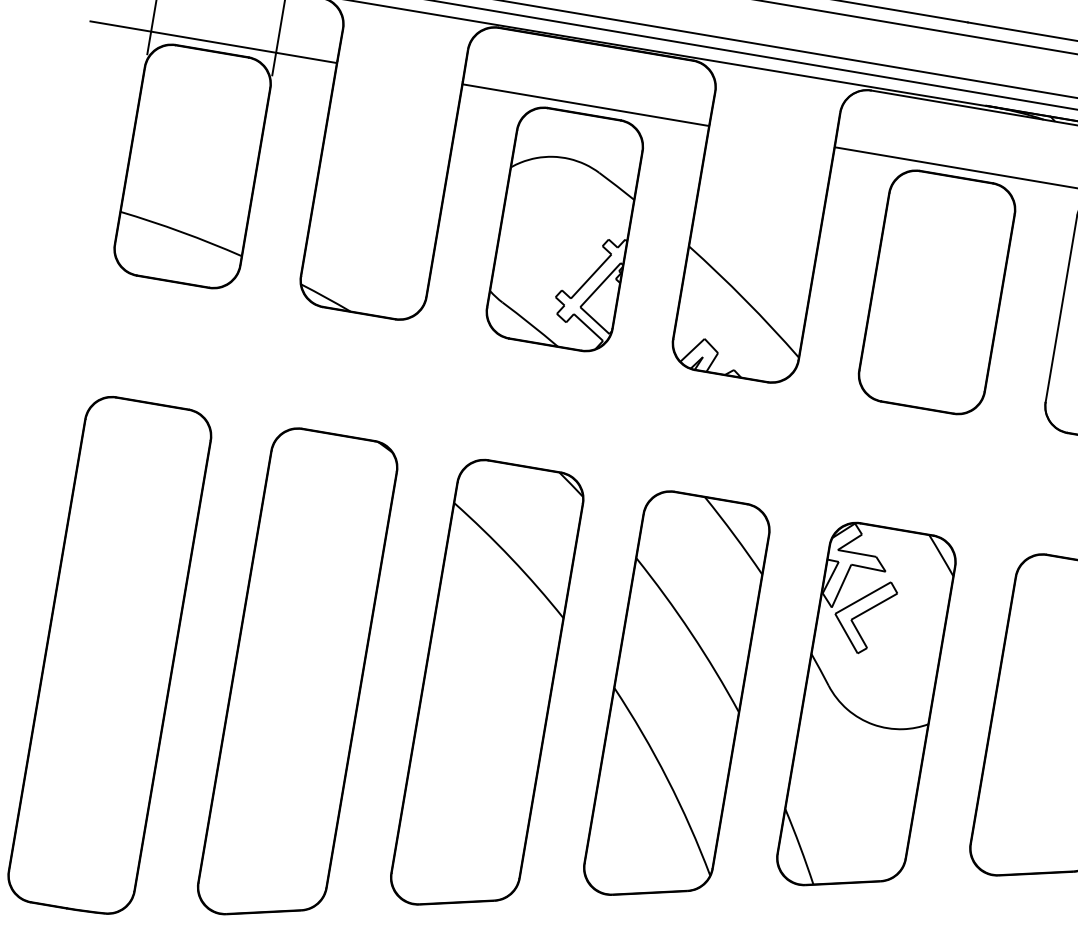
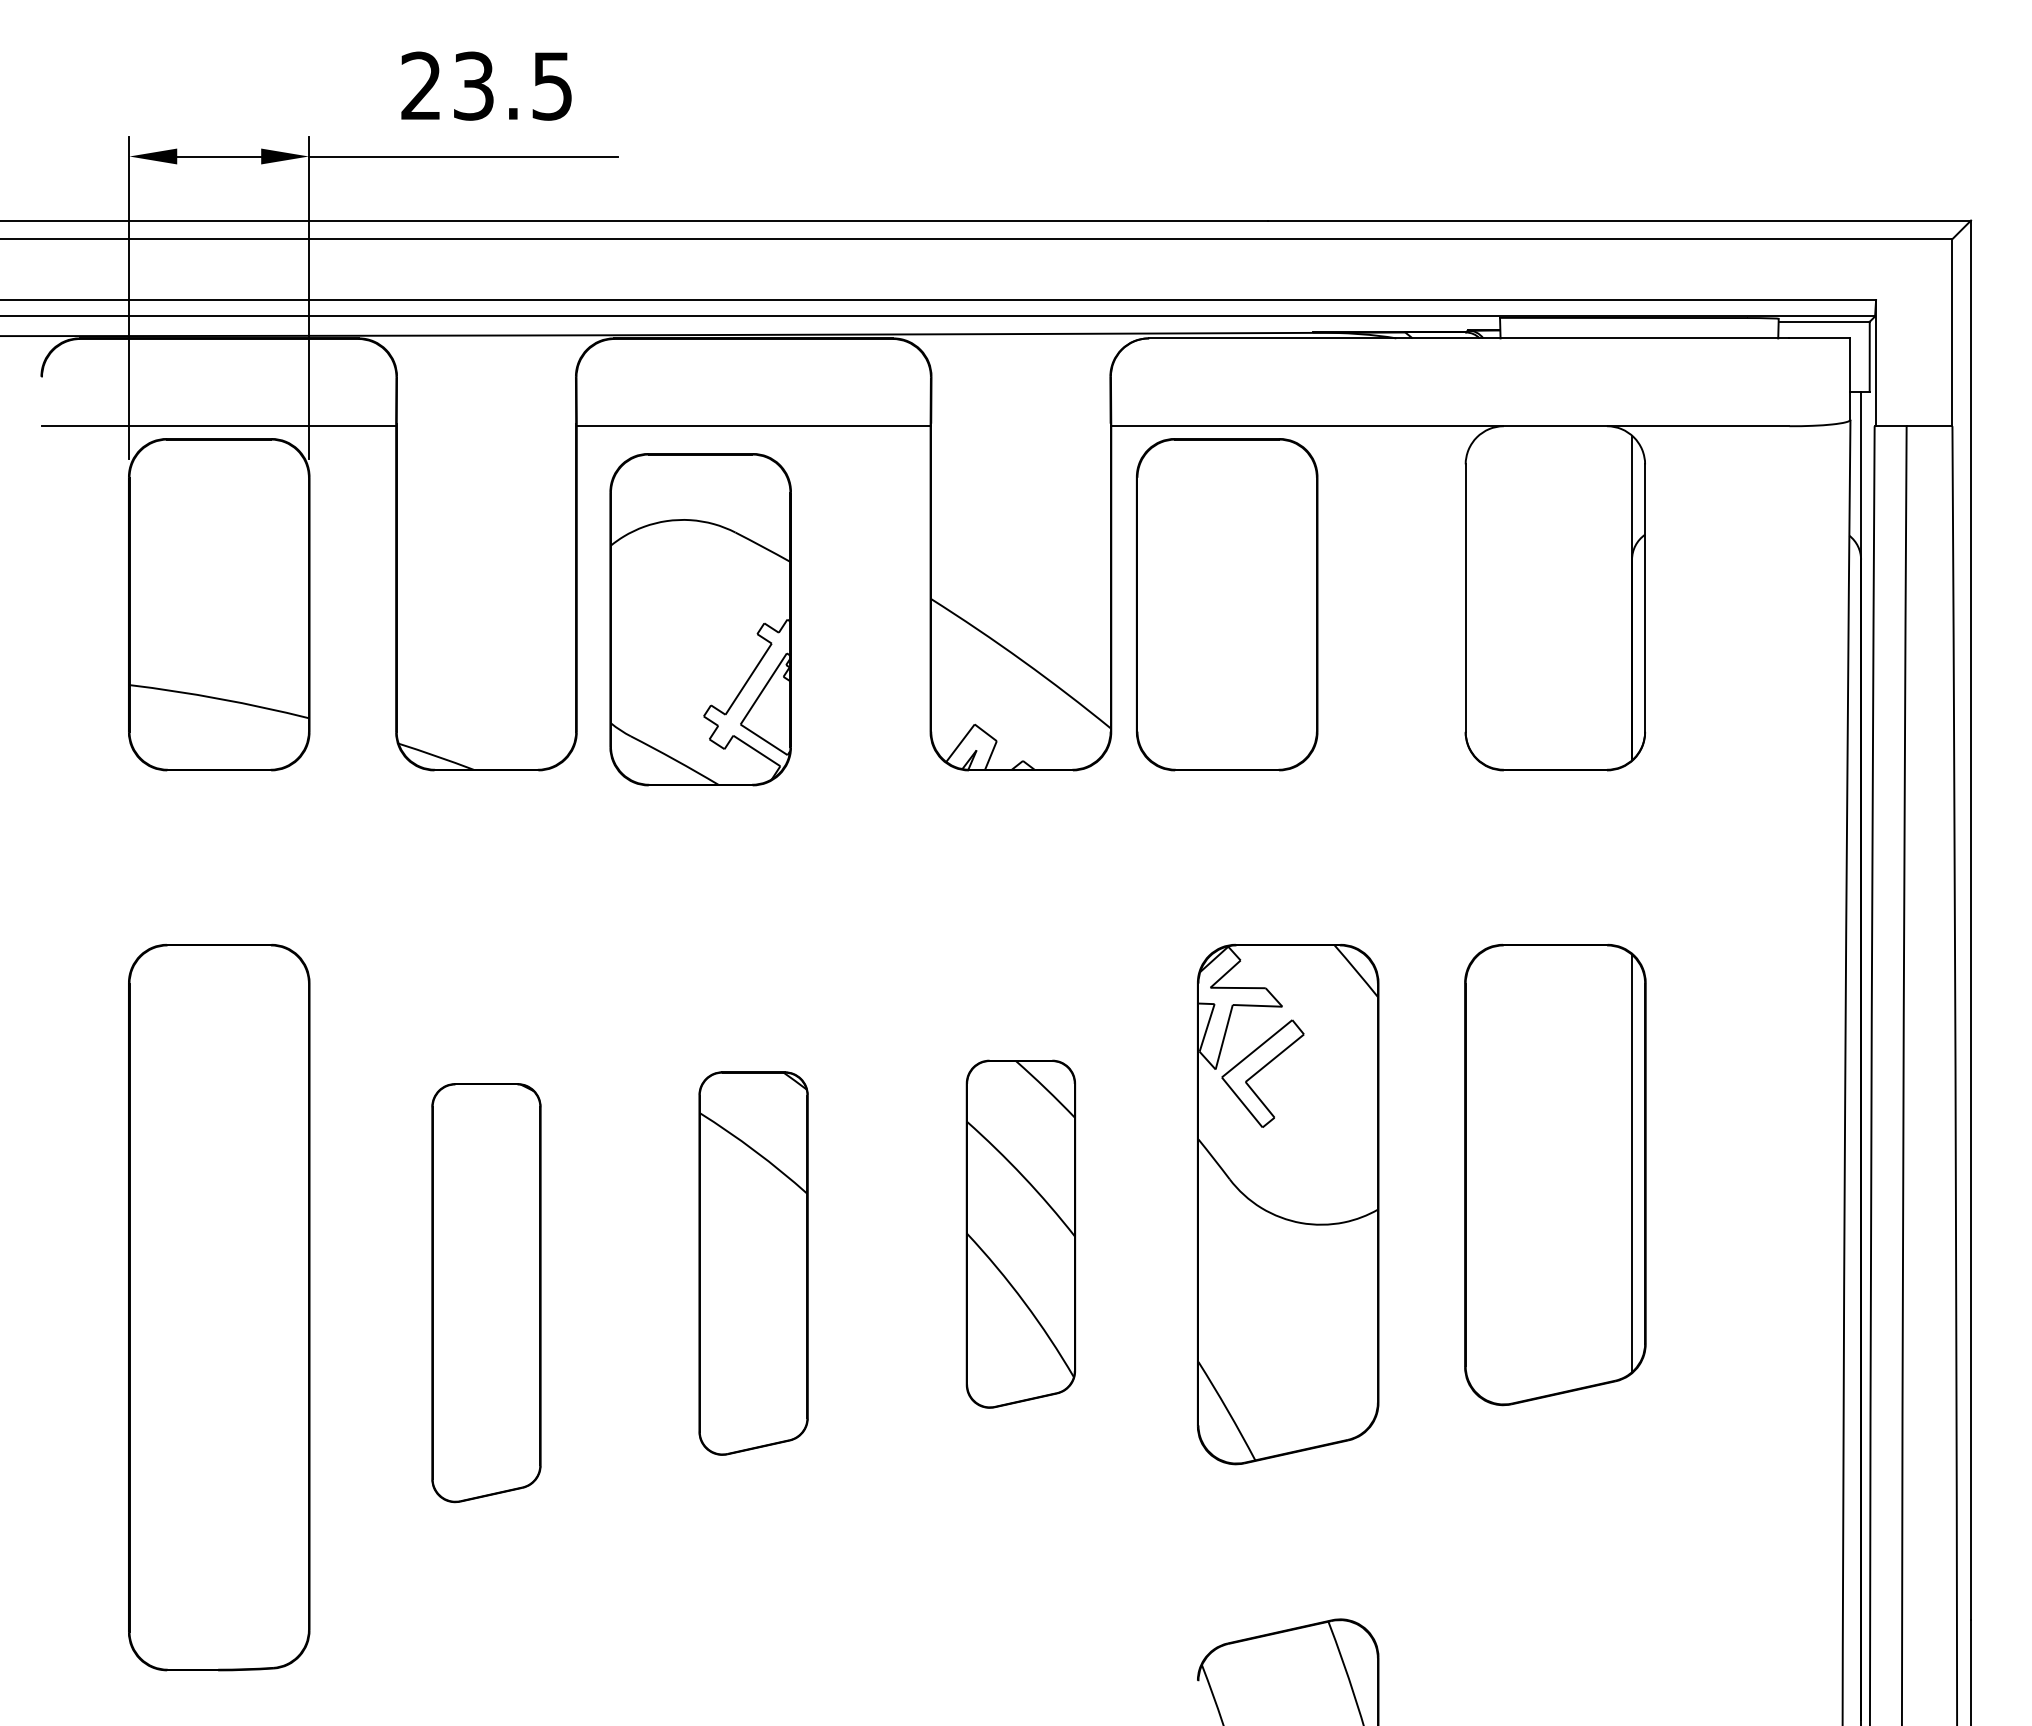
part: (564, 229) -> (700, 619), moved
part: (937, 292) -> (1227, 604), moved
part: (297, 676) -> (486, 1292), size x0.6
part: (487, 688) -> (753, 1263), size x0.6
part: (676, 699) -> (1020, 1234), size x0.6

